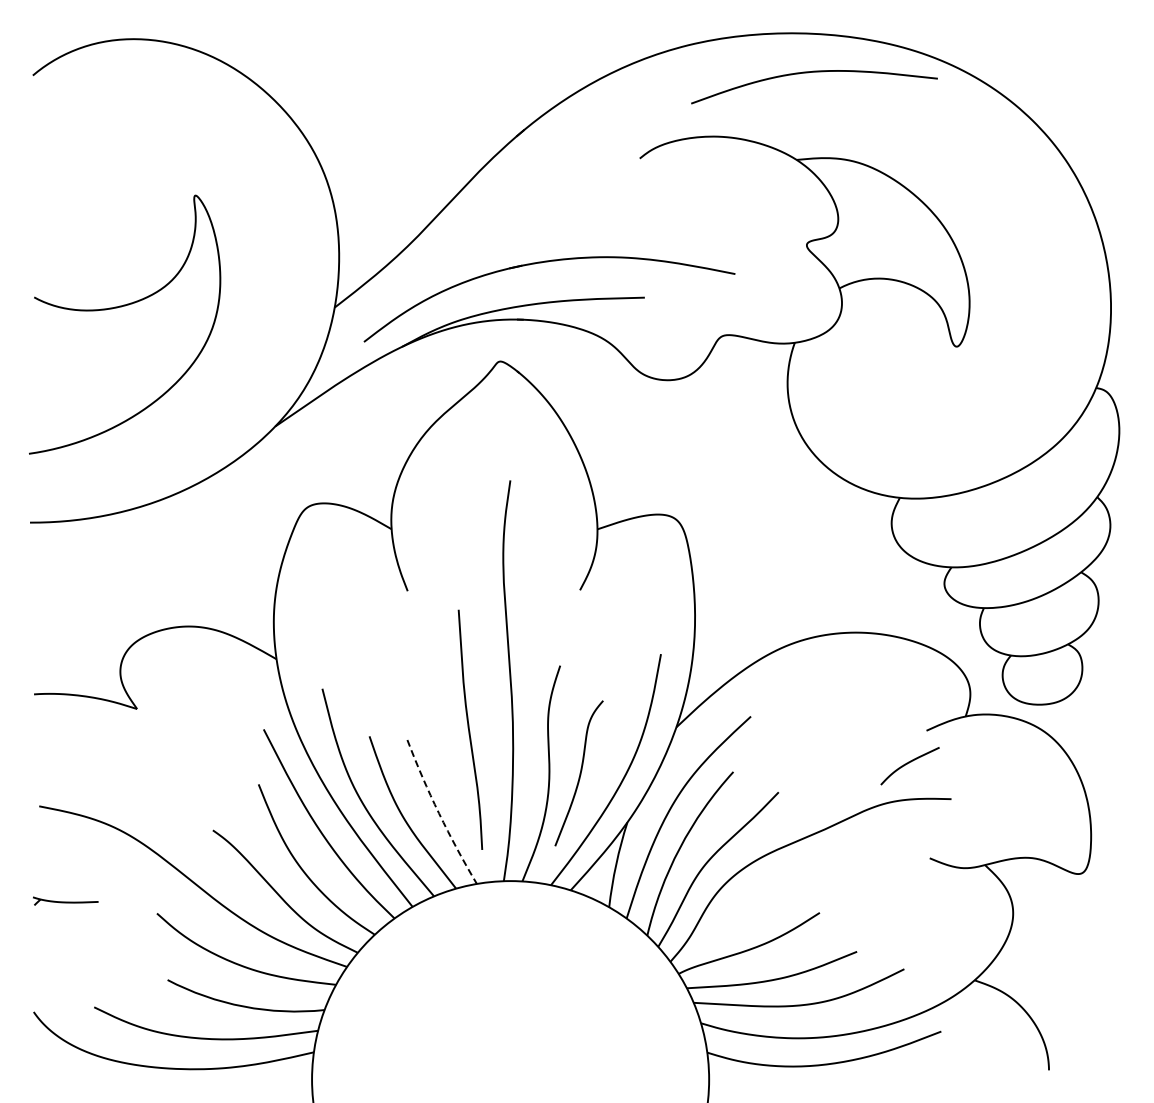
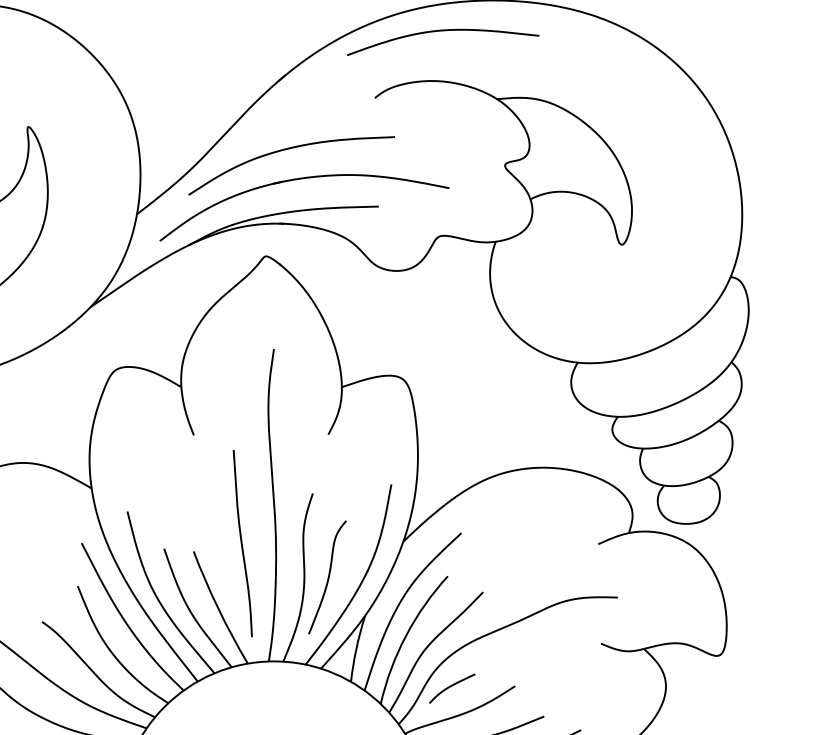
curve: (814, 72) -> (443, 31), moved
curve: (525, 225) -> (285, 150), added
curve: (907, 764) -> (450, 687), moved
arc: (439, 813) -> (218, 608), dashed -> solid

